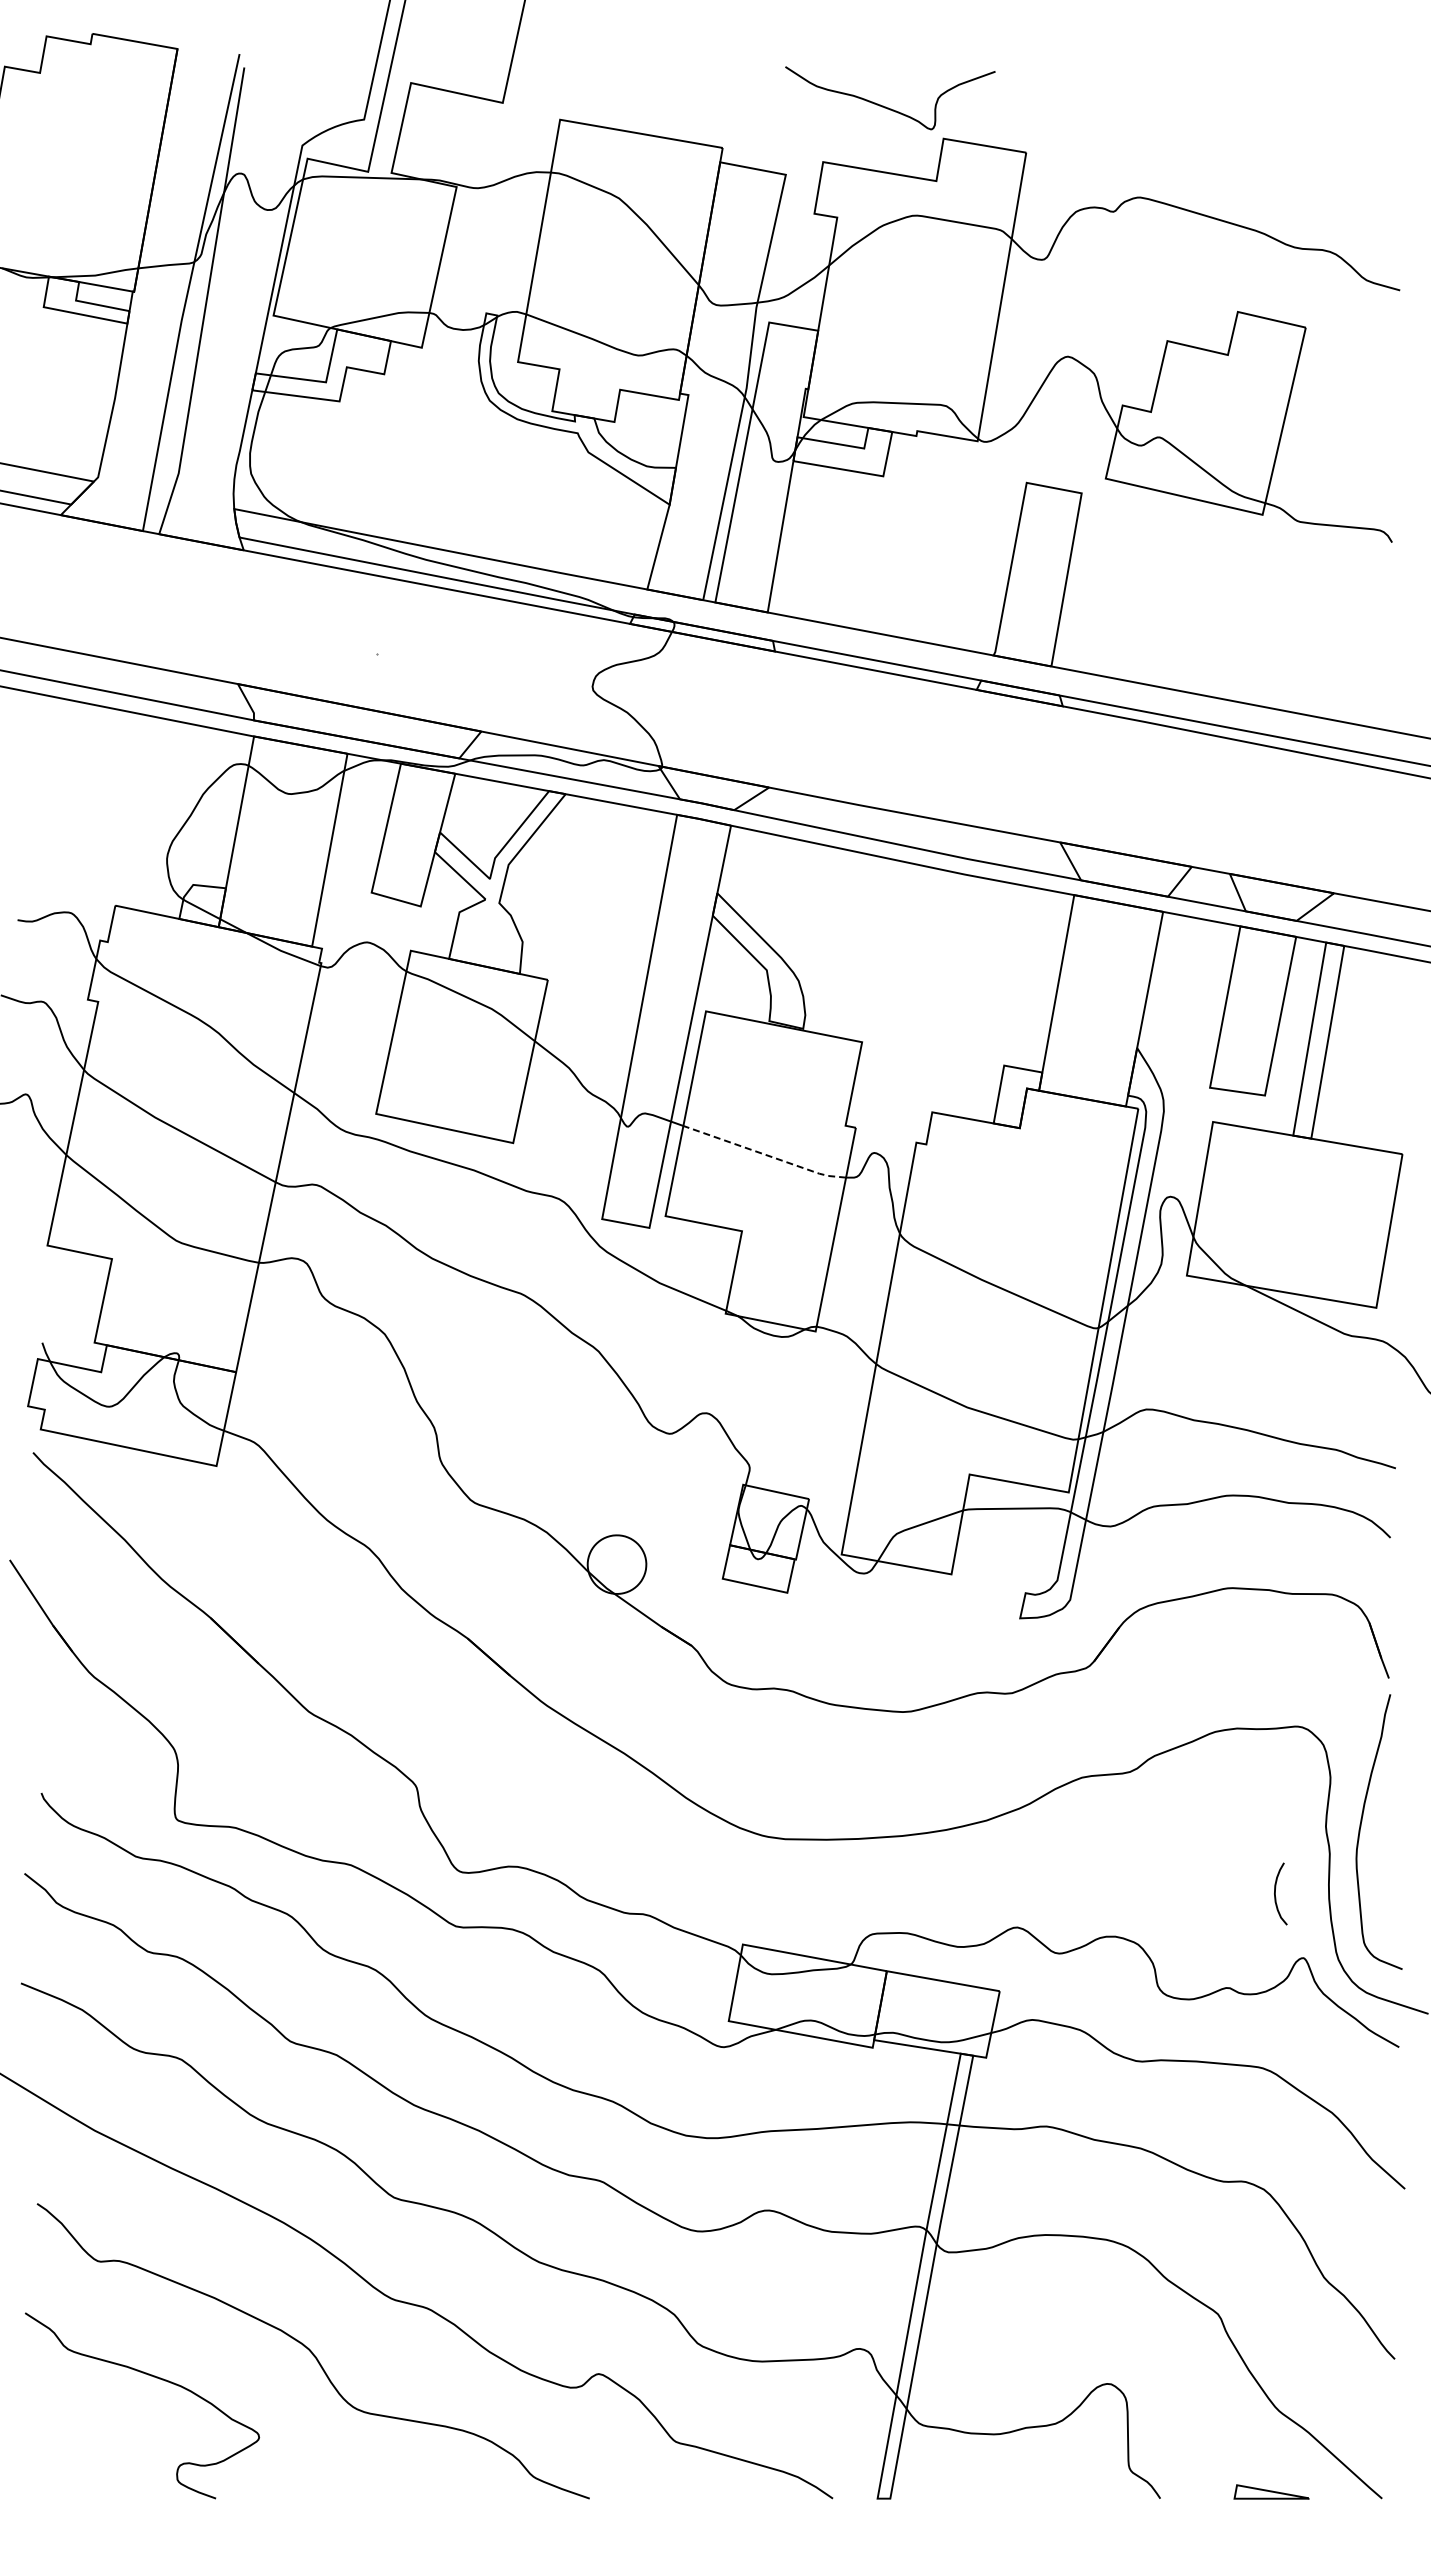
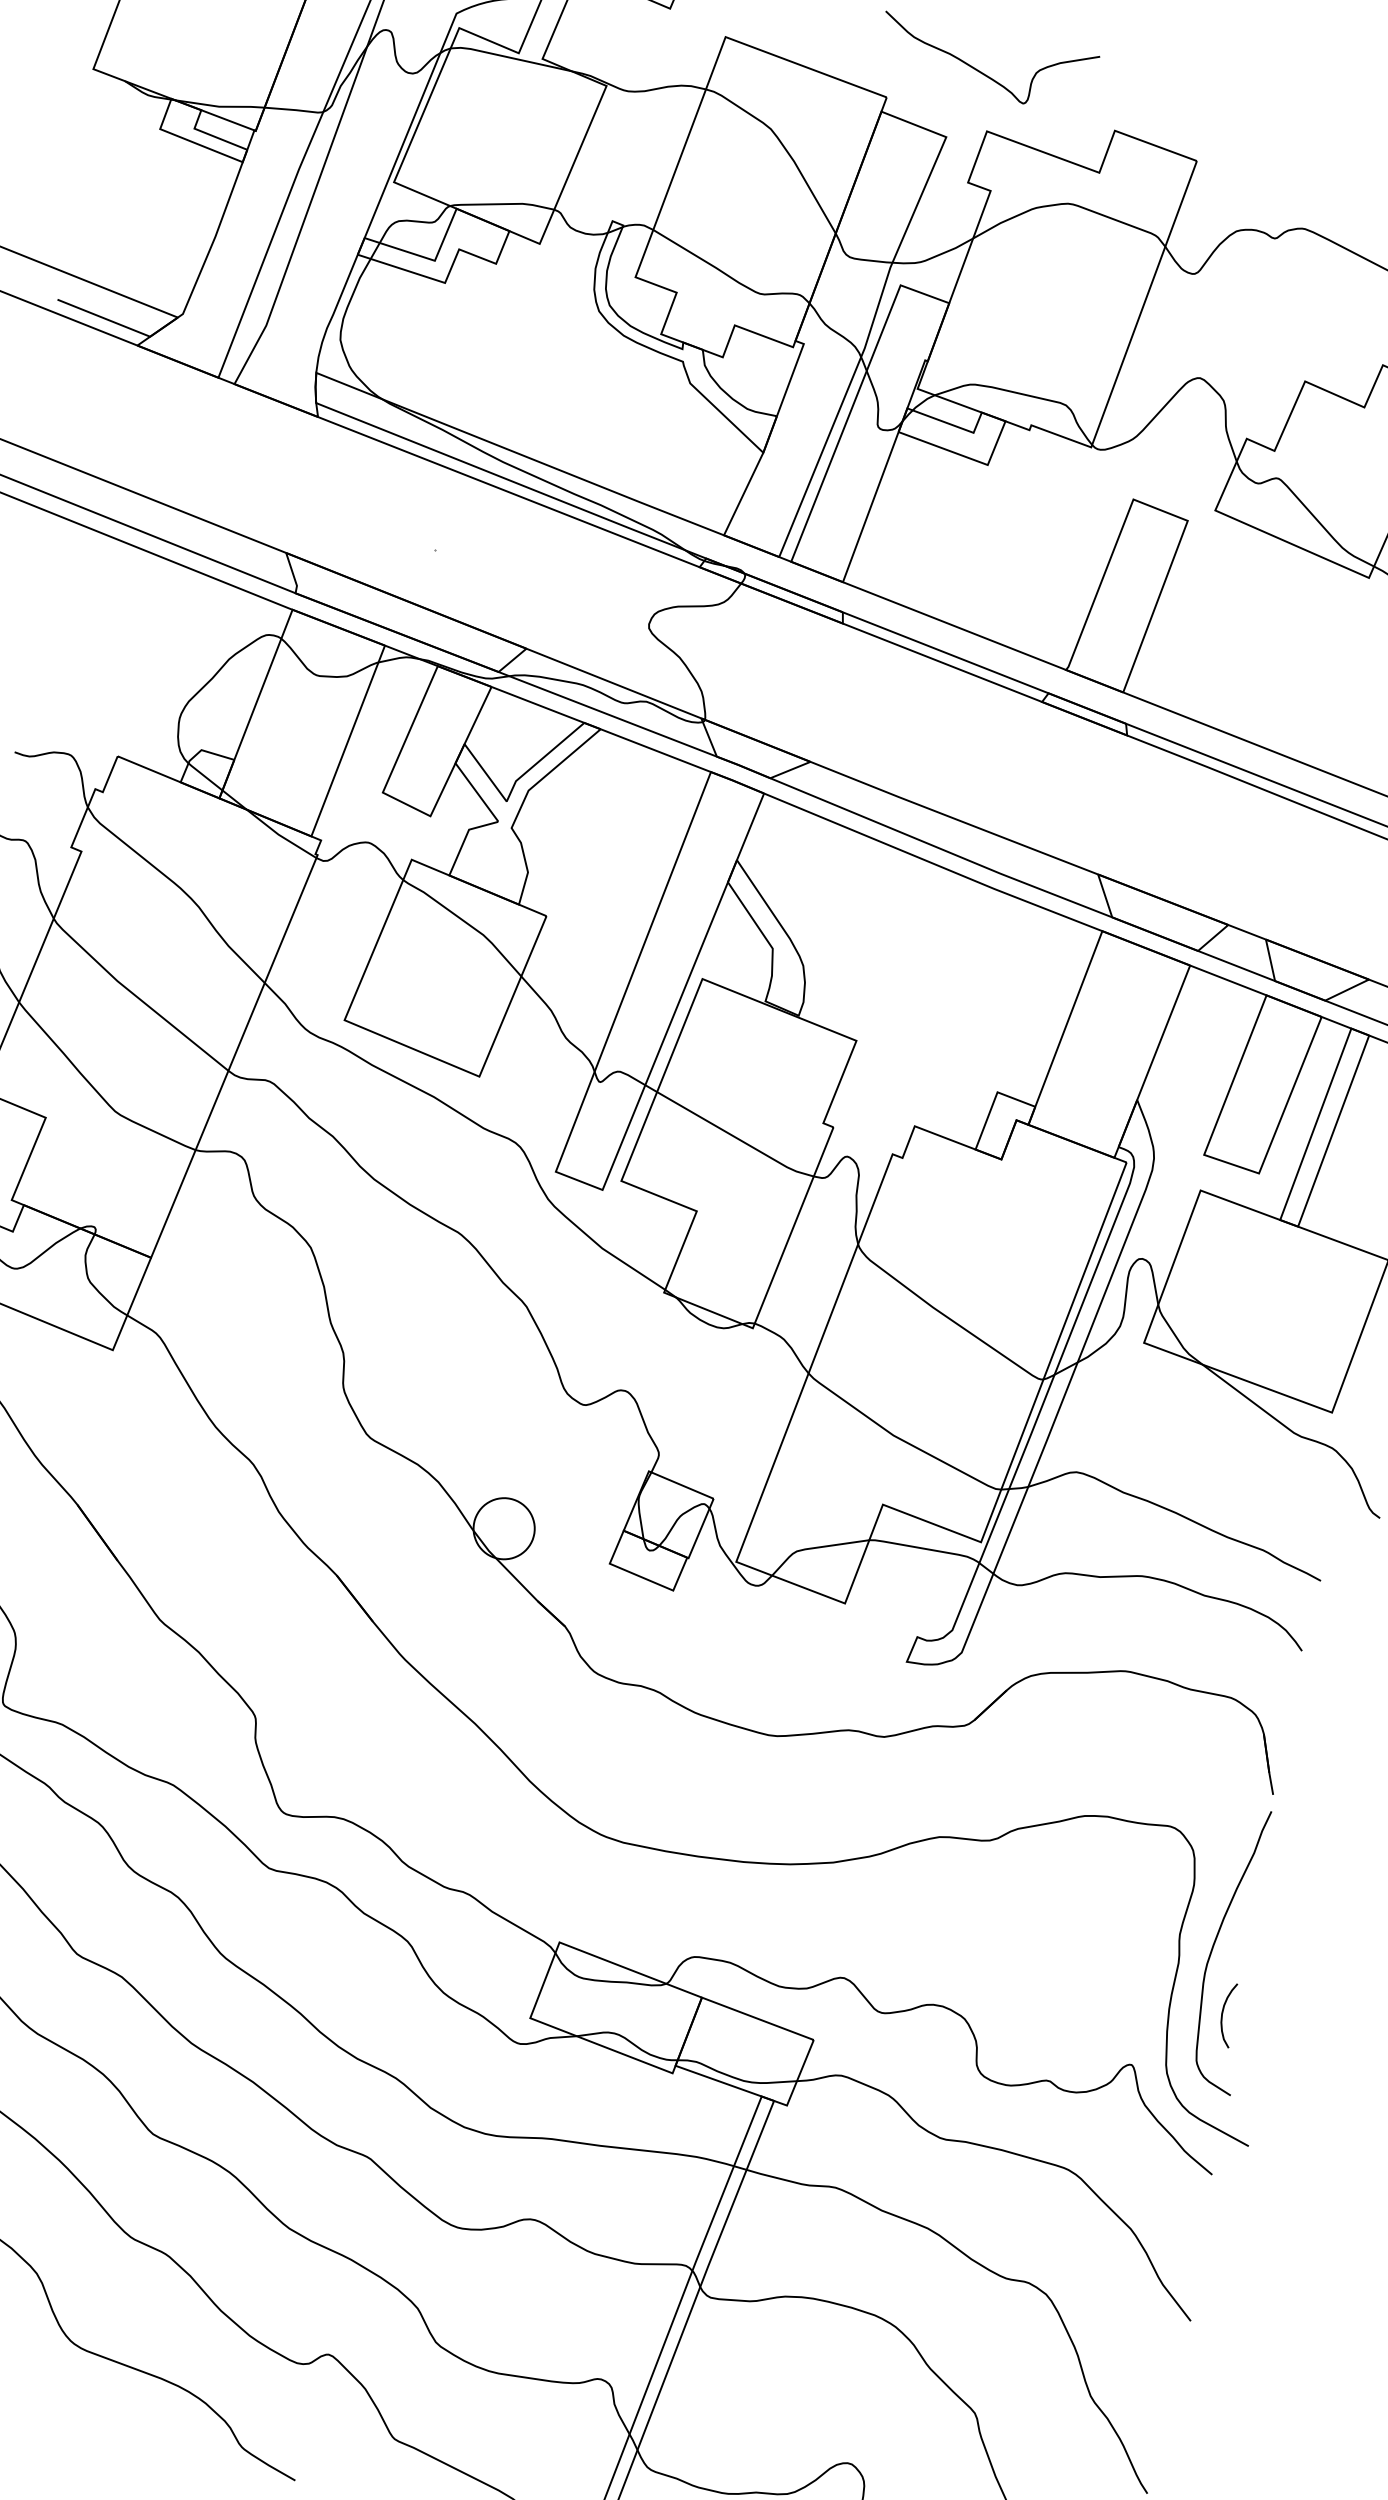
curve: (888, 107) -> (983, 72), moved
line: (764, 1154) -> (734, 1136), dashed -> solid
curve: (1275, 1893) -> (1222, 2013), moved

